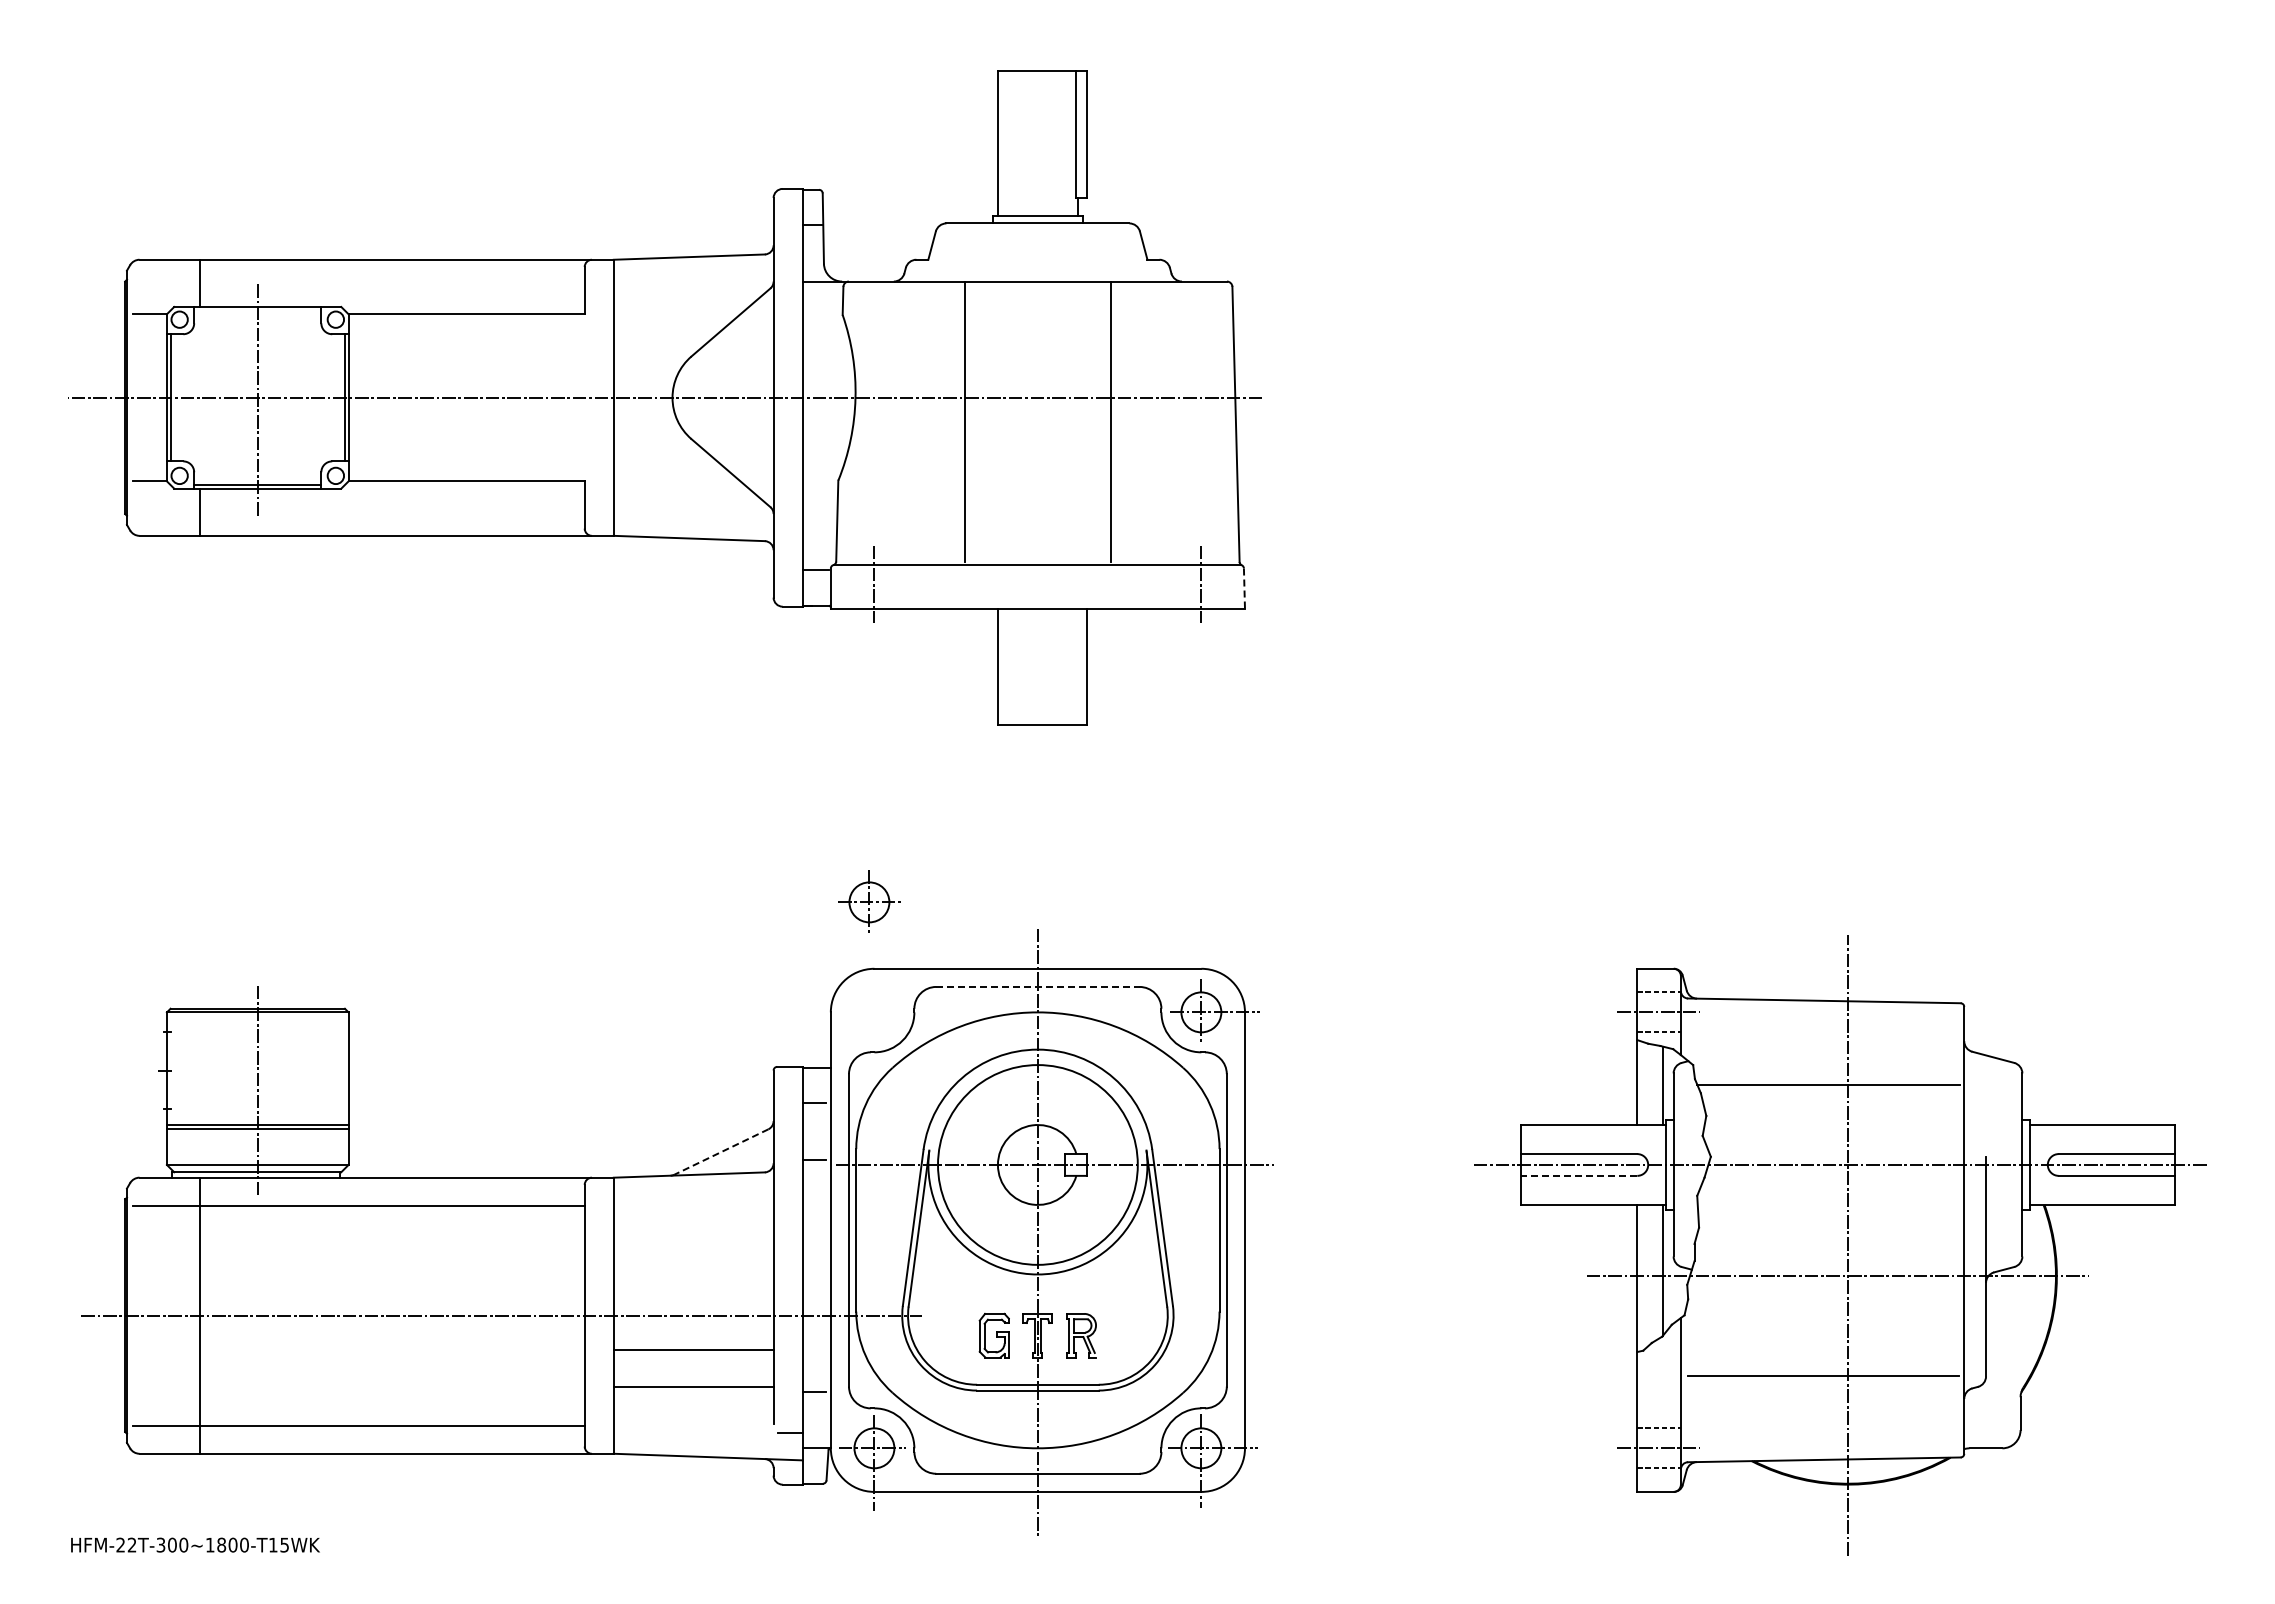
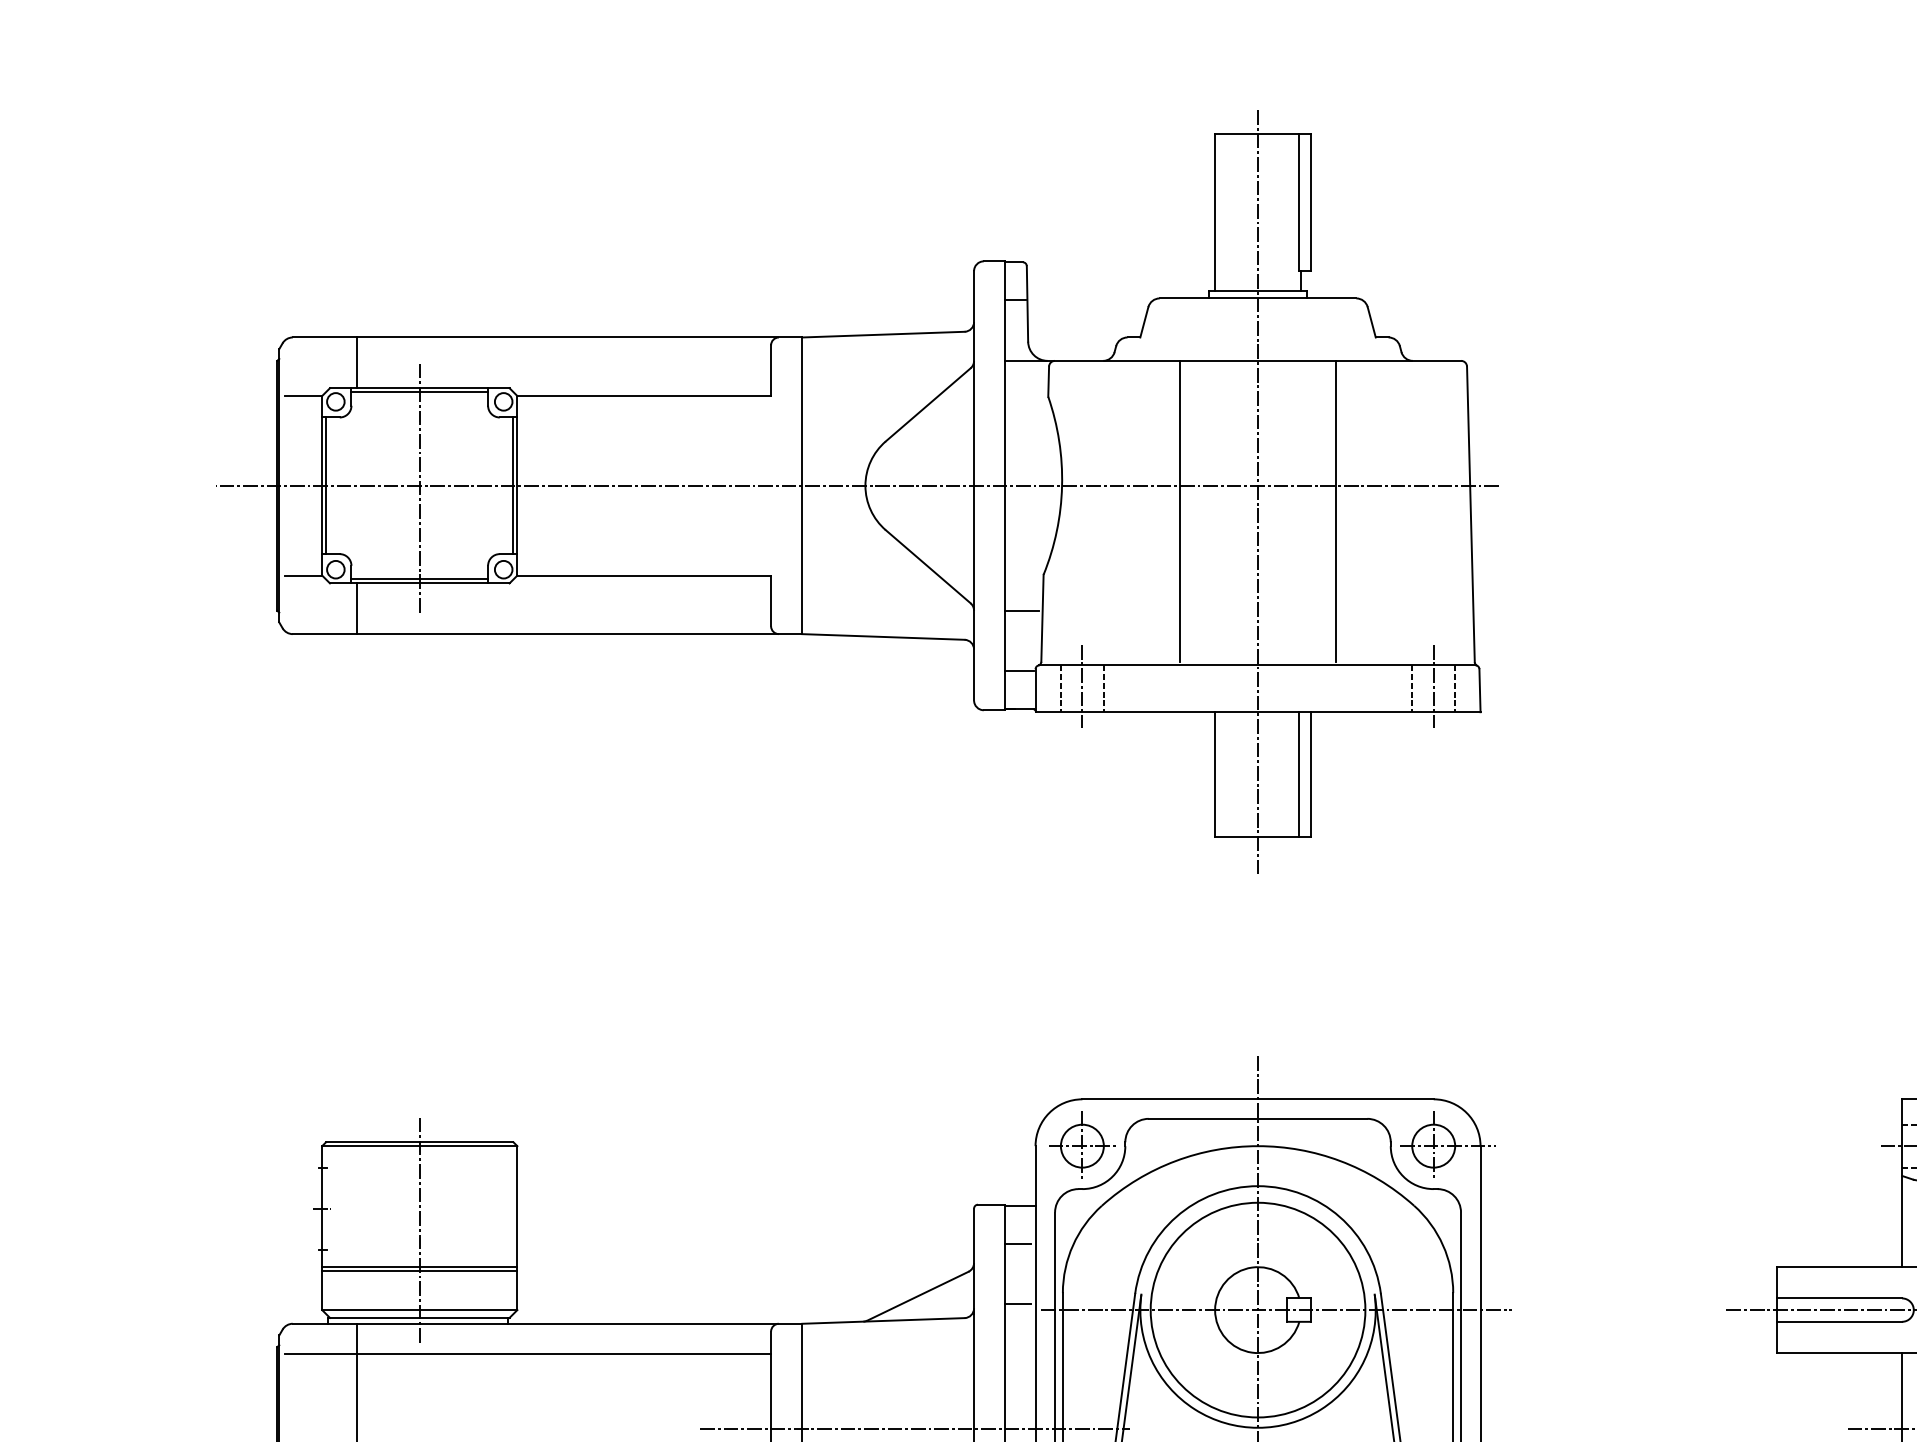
line: (257, 310) -> (419, 391), added
line: (1037, 404) -> (1257, 492), added
line: (818, 514) -> (1022, 611), added
line: (854, 586) -> (1060, 688), added
line: (894, 586) -> (1103, 688), added
line: (1181, 586) -> (1412, 688), added
line: (1221, 586) -> (1455, 688), added
line: (1244, 588) -> (1480, 690), dashed -> solid
line: (1076, 666) -> (1299, 774), added
part: (869, 901) -> (1082, 1145), moved
line: (1037, 986) -> (1257, 1118), dashed -> solid
line: (720, 1152) -> (916, 1296), dashed -> solid
line: (1578, 1175) -> (1838, 1321), dashed -> solid
line: (718, 1275) -> (914, 1428), added

